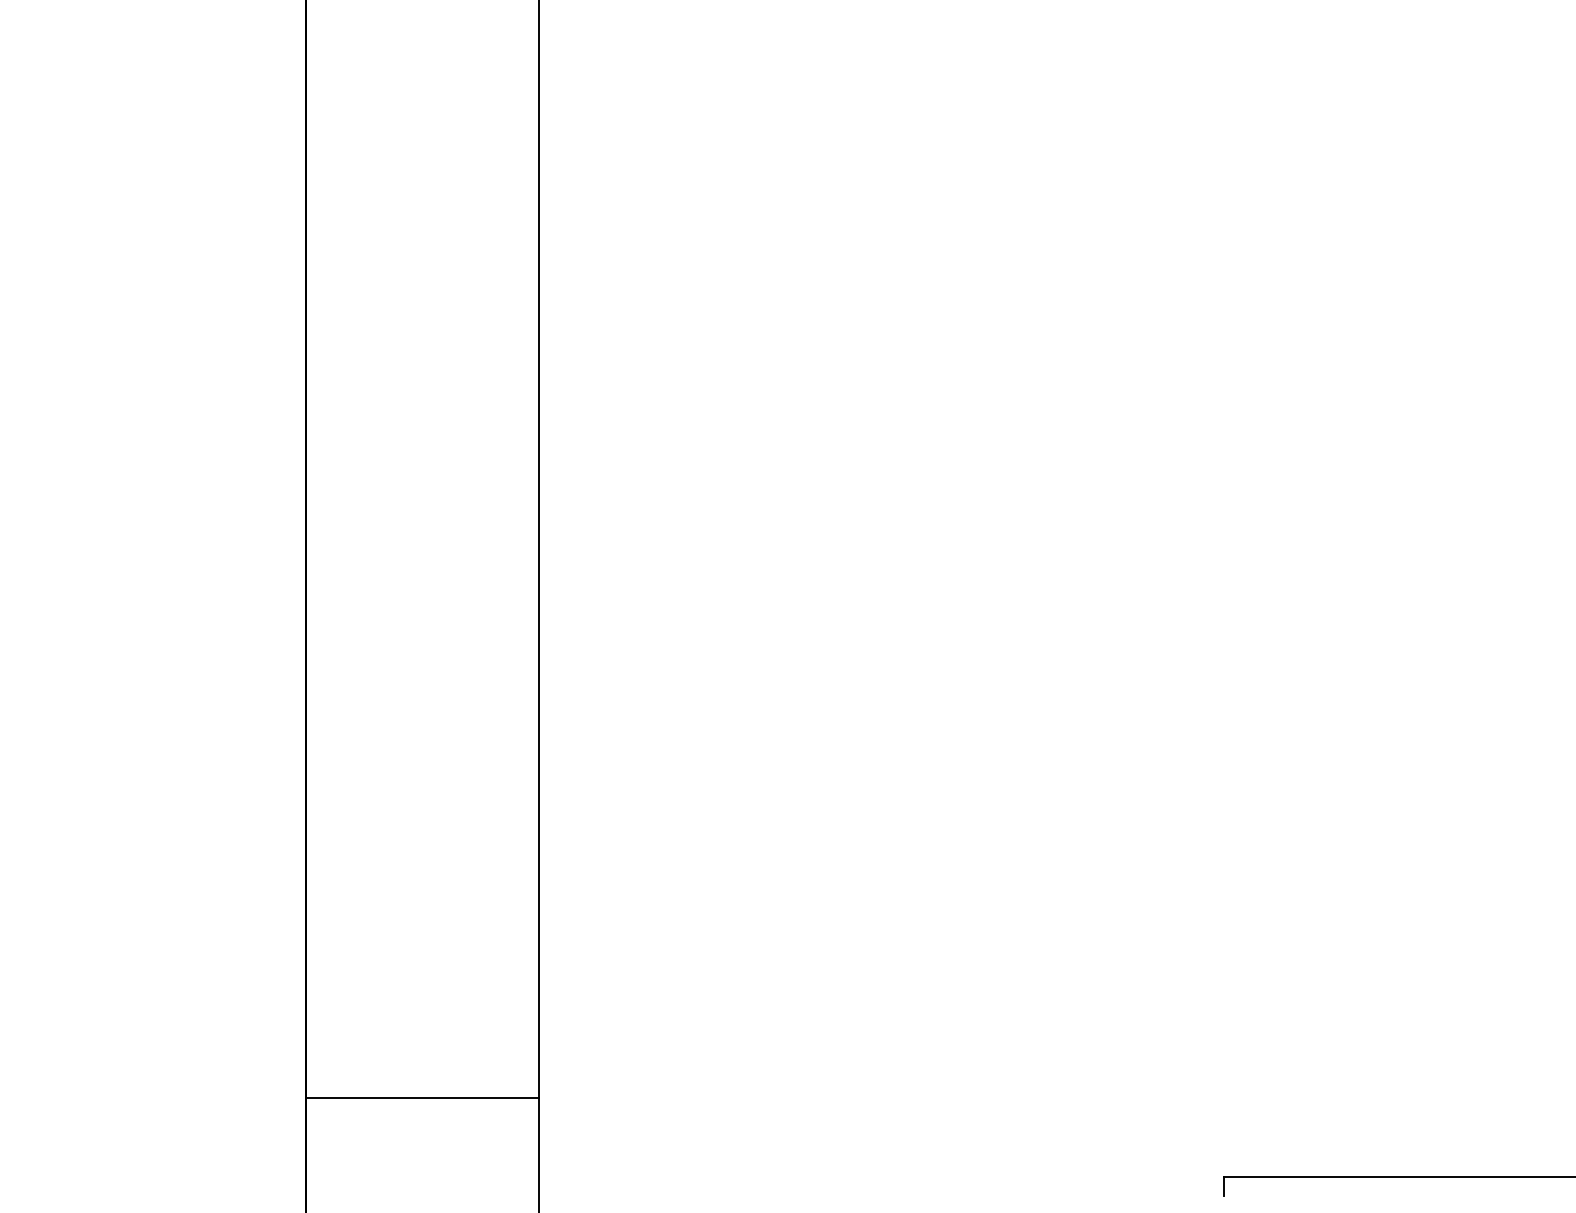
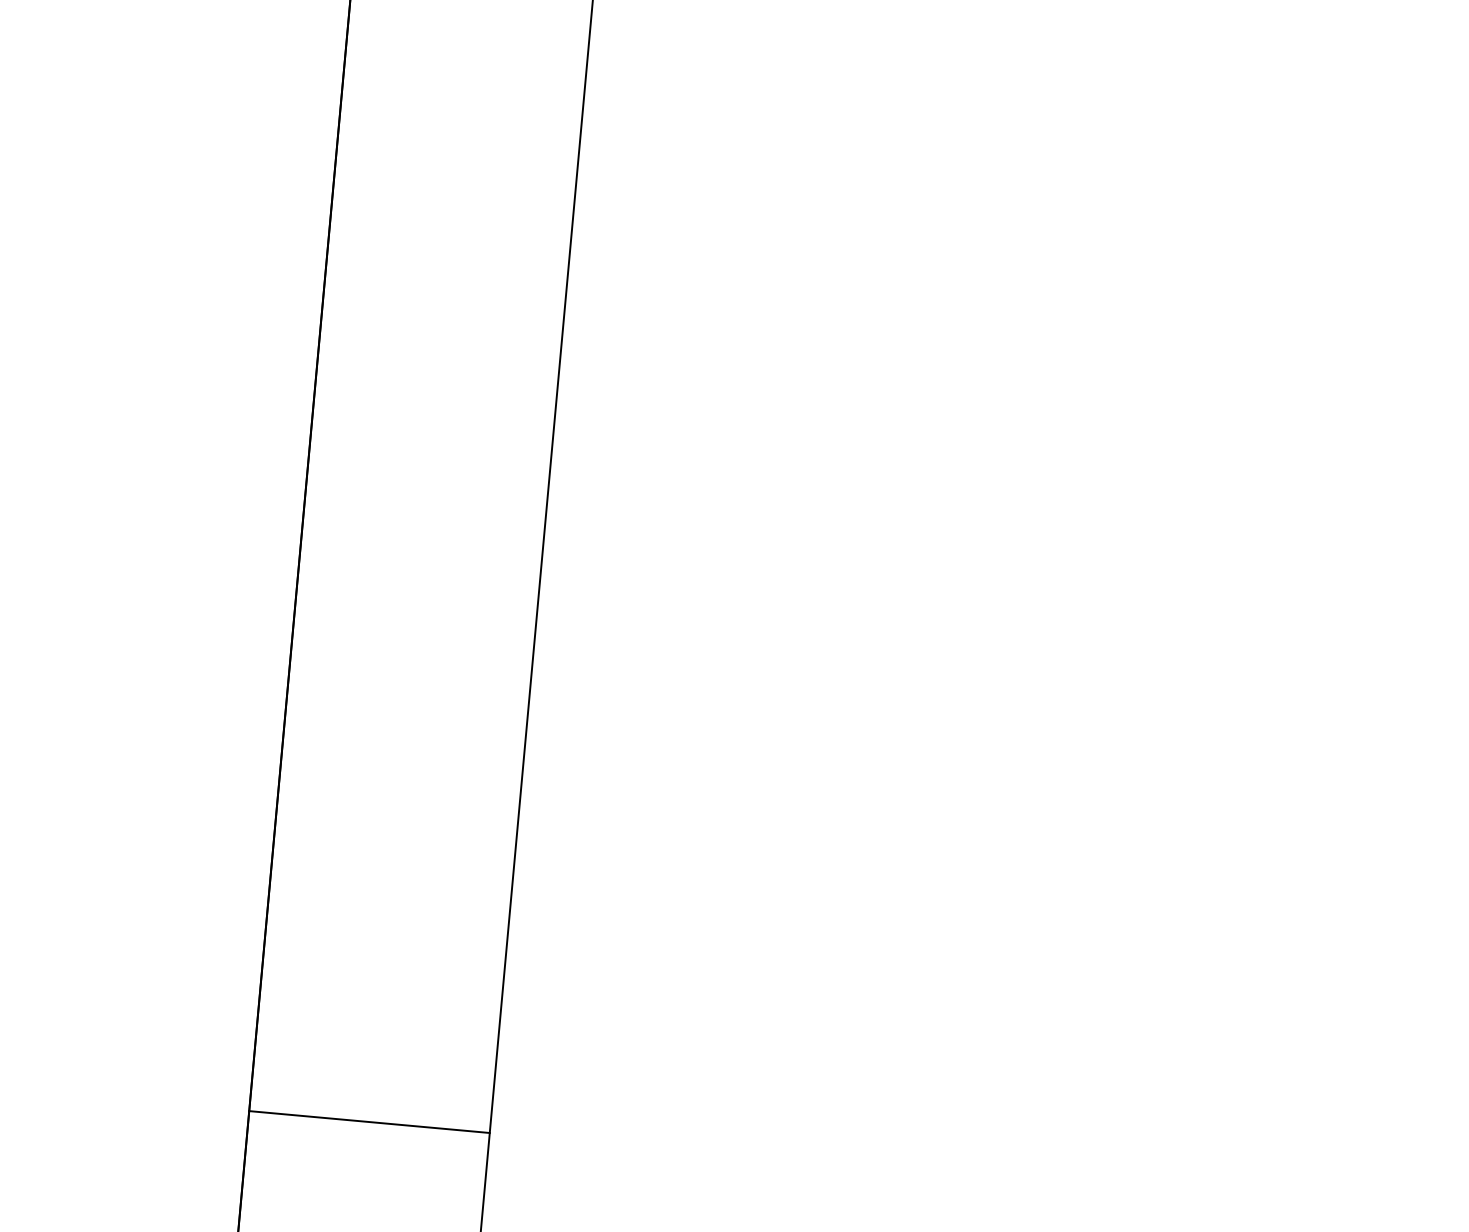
line: (421, 1097) -> (368, 1121), moved

